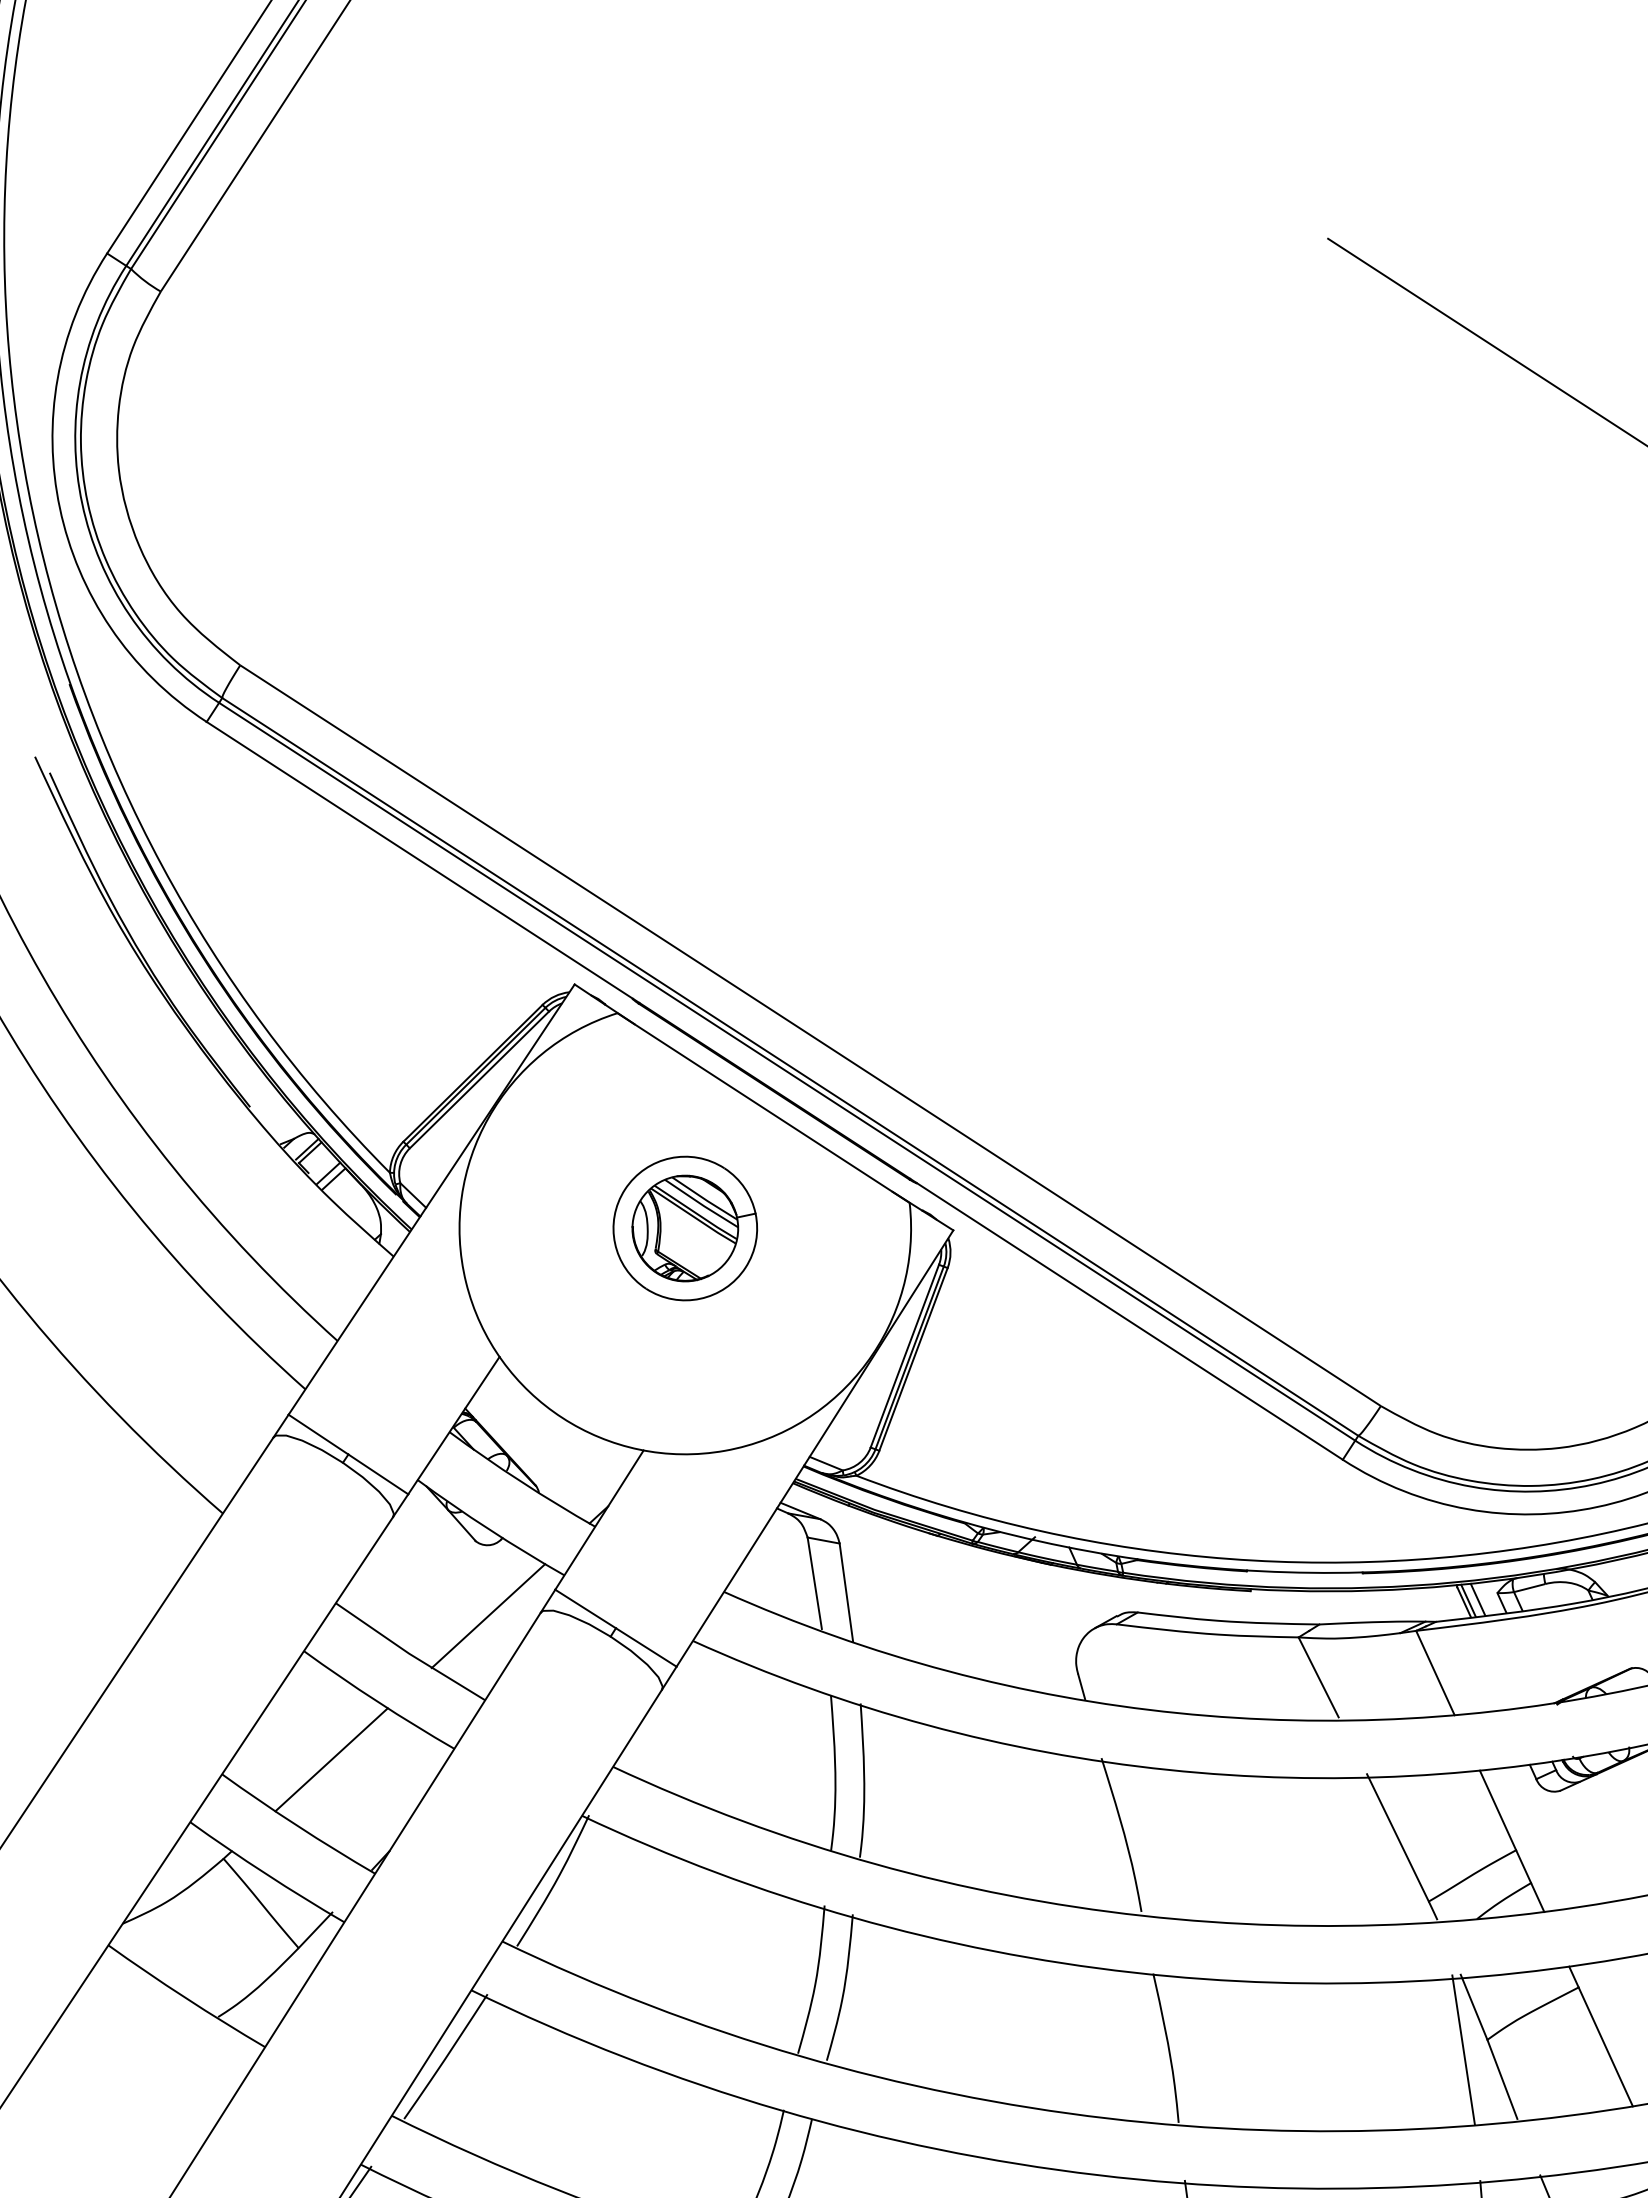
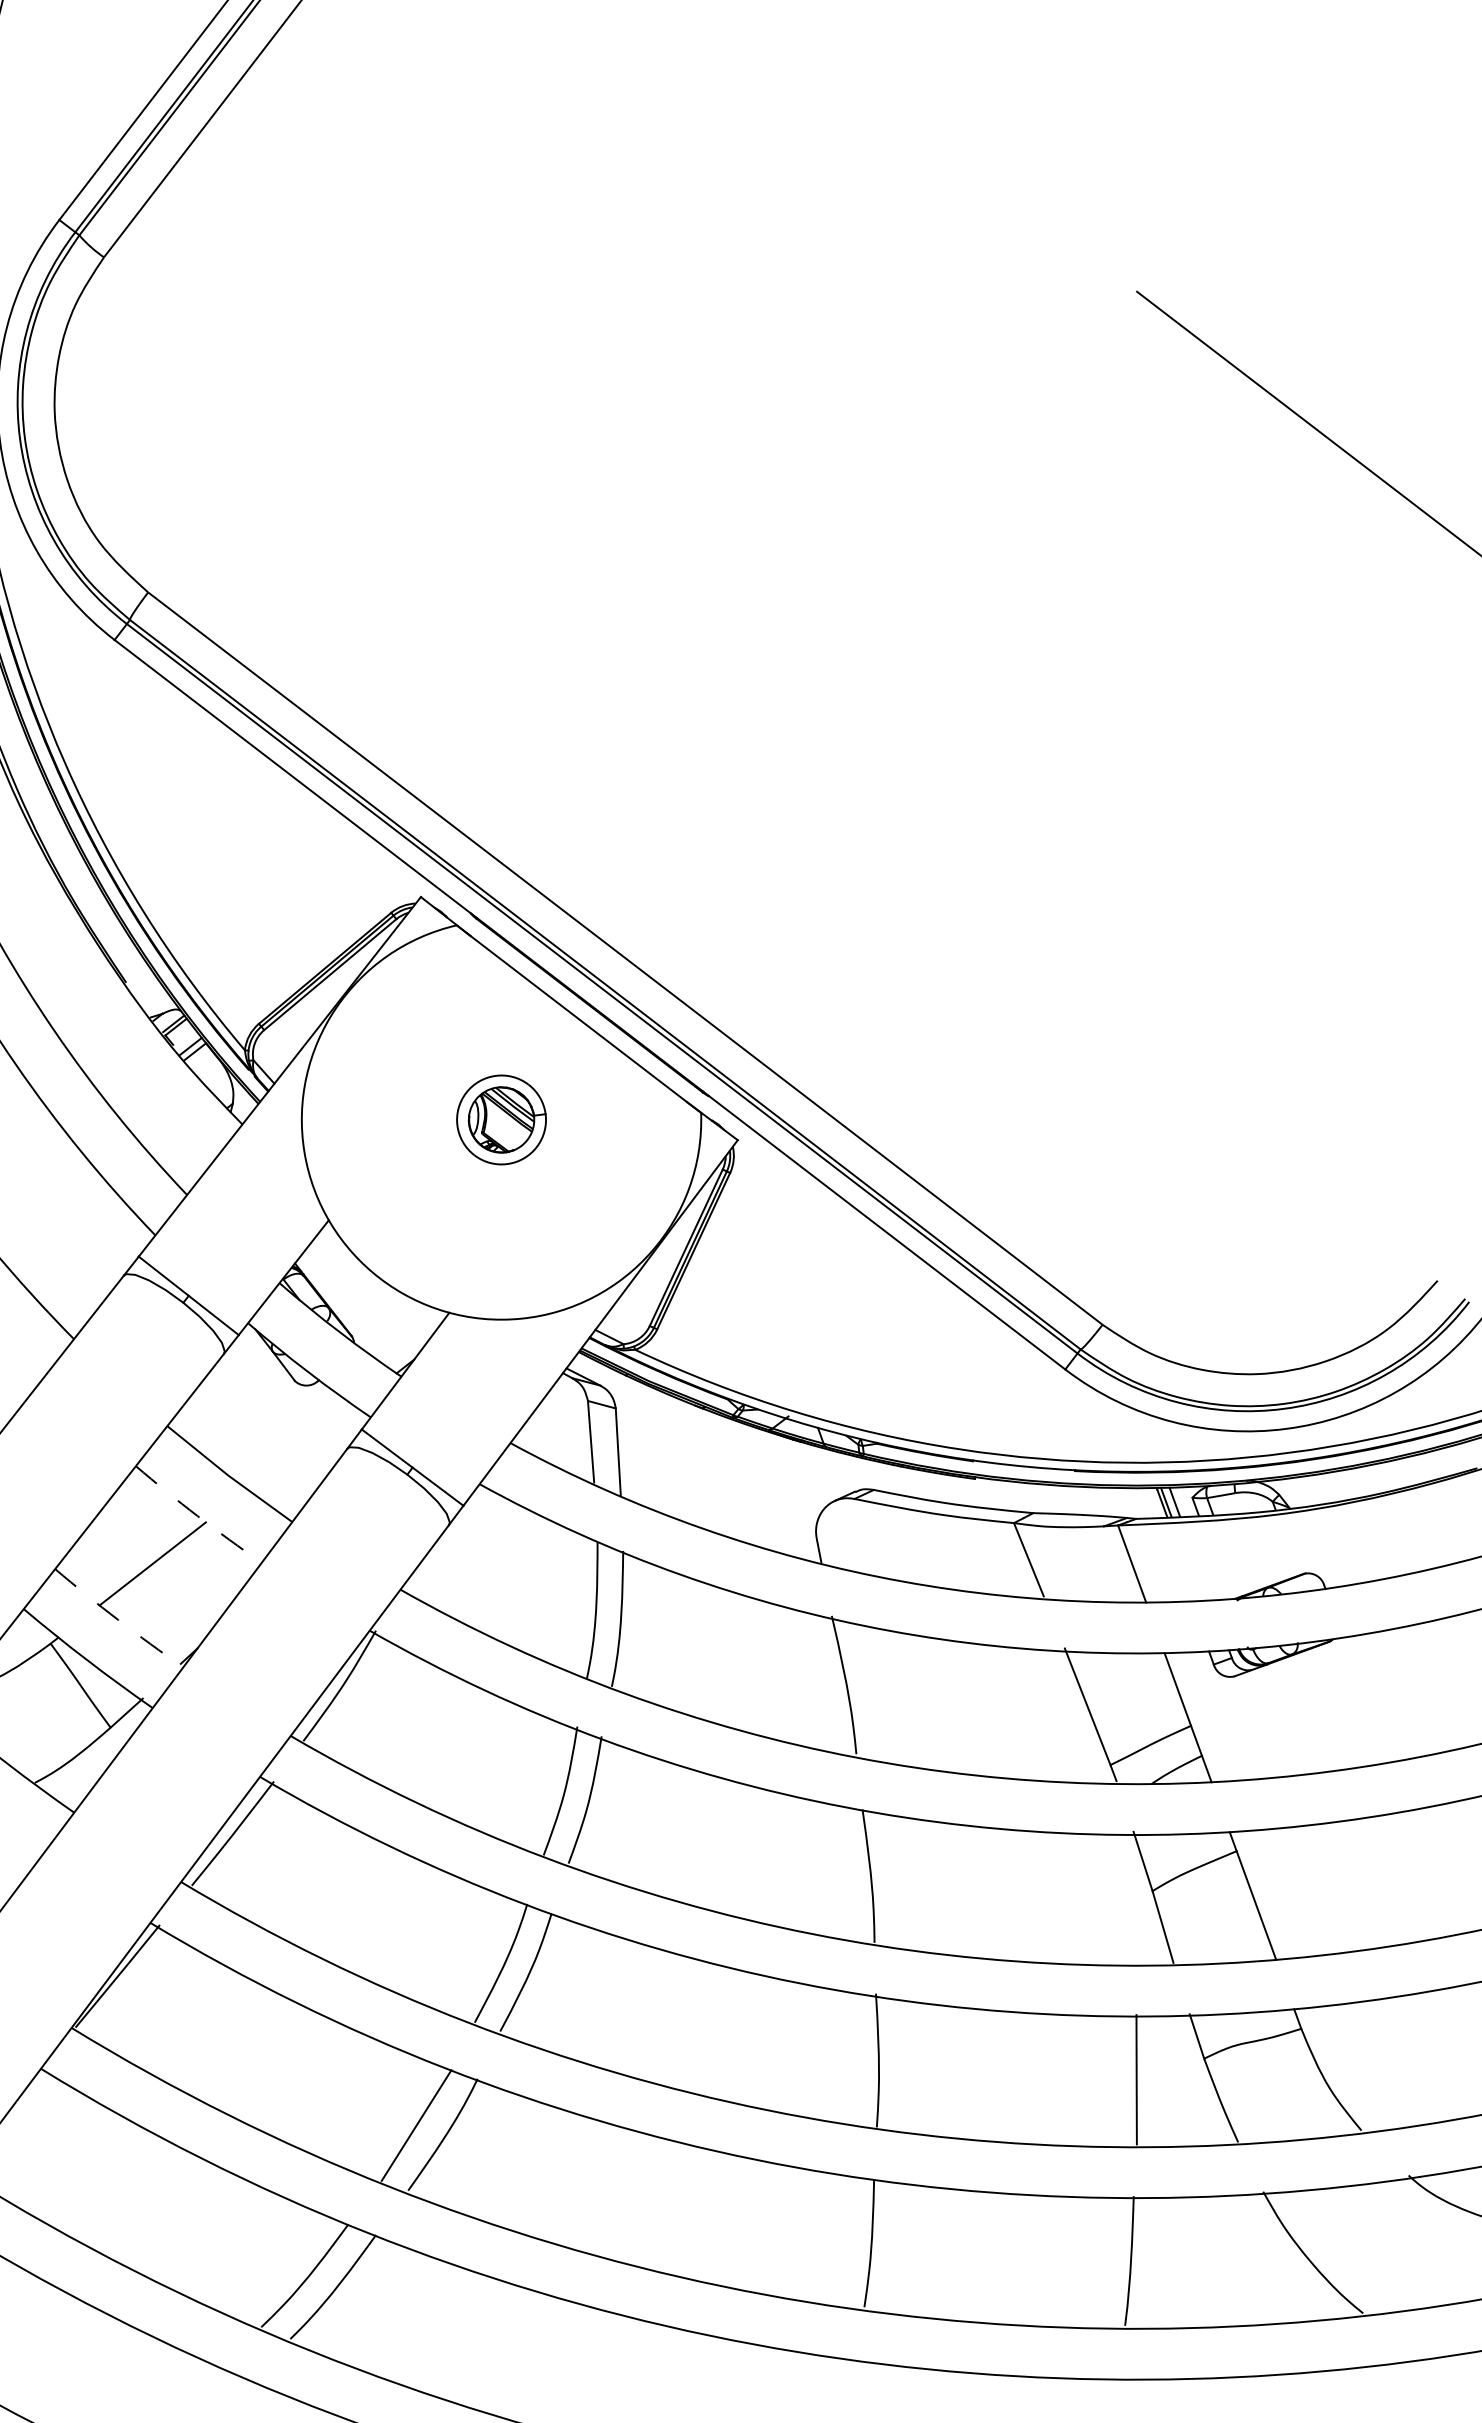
part: (685, 1228) -> (501, 1119), size x0.7
line: (487, 1615) -> (300, 1447), removed
arc: (377, 1702) -> (197, 1516), solid -> dashed
arc: (297, 1825) -> (118, 1619), solid -> dashed
line: (1463, 2049) -> (1130, 1897), removed

